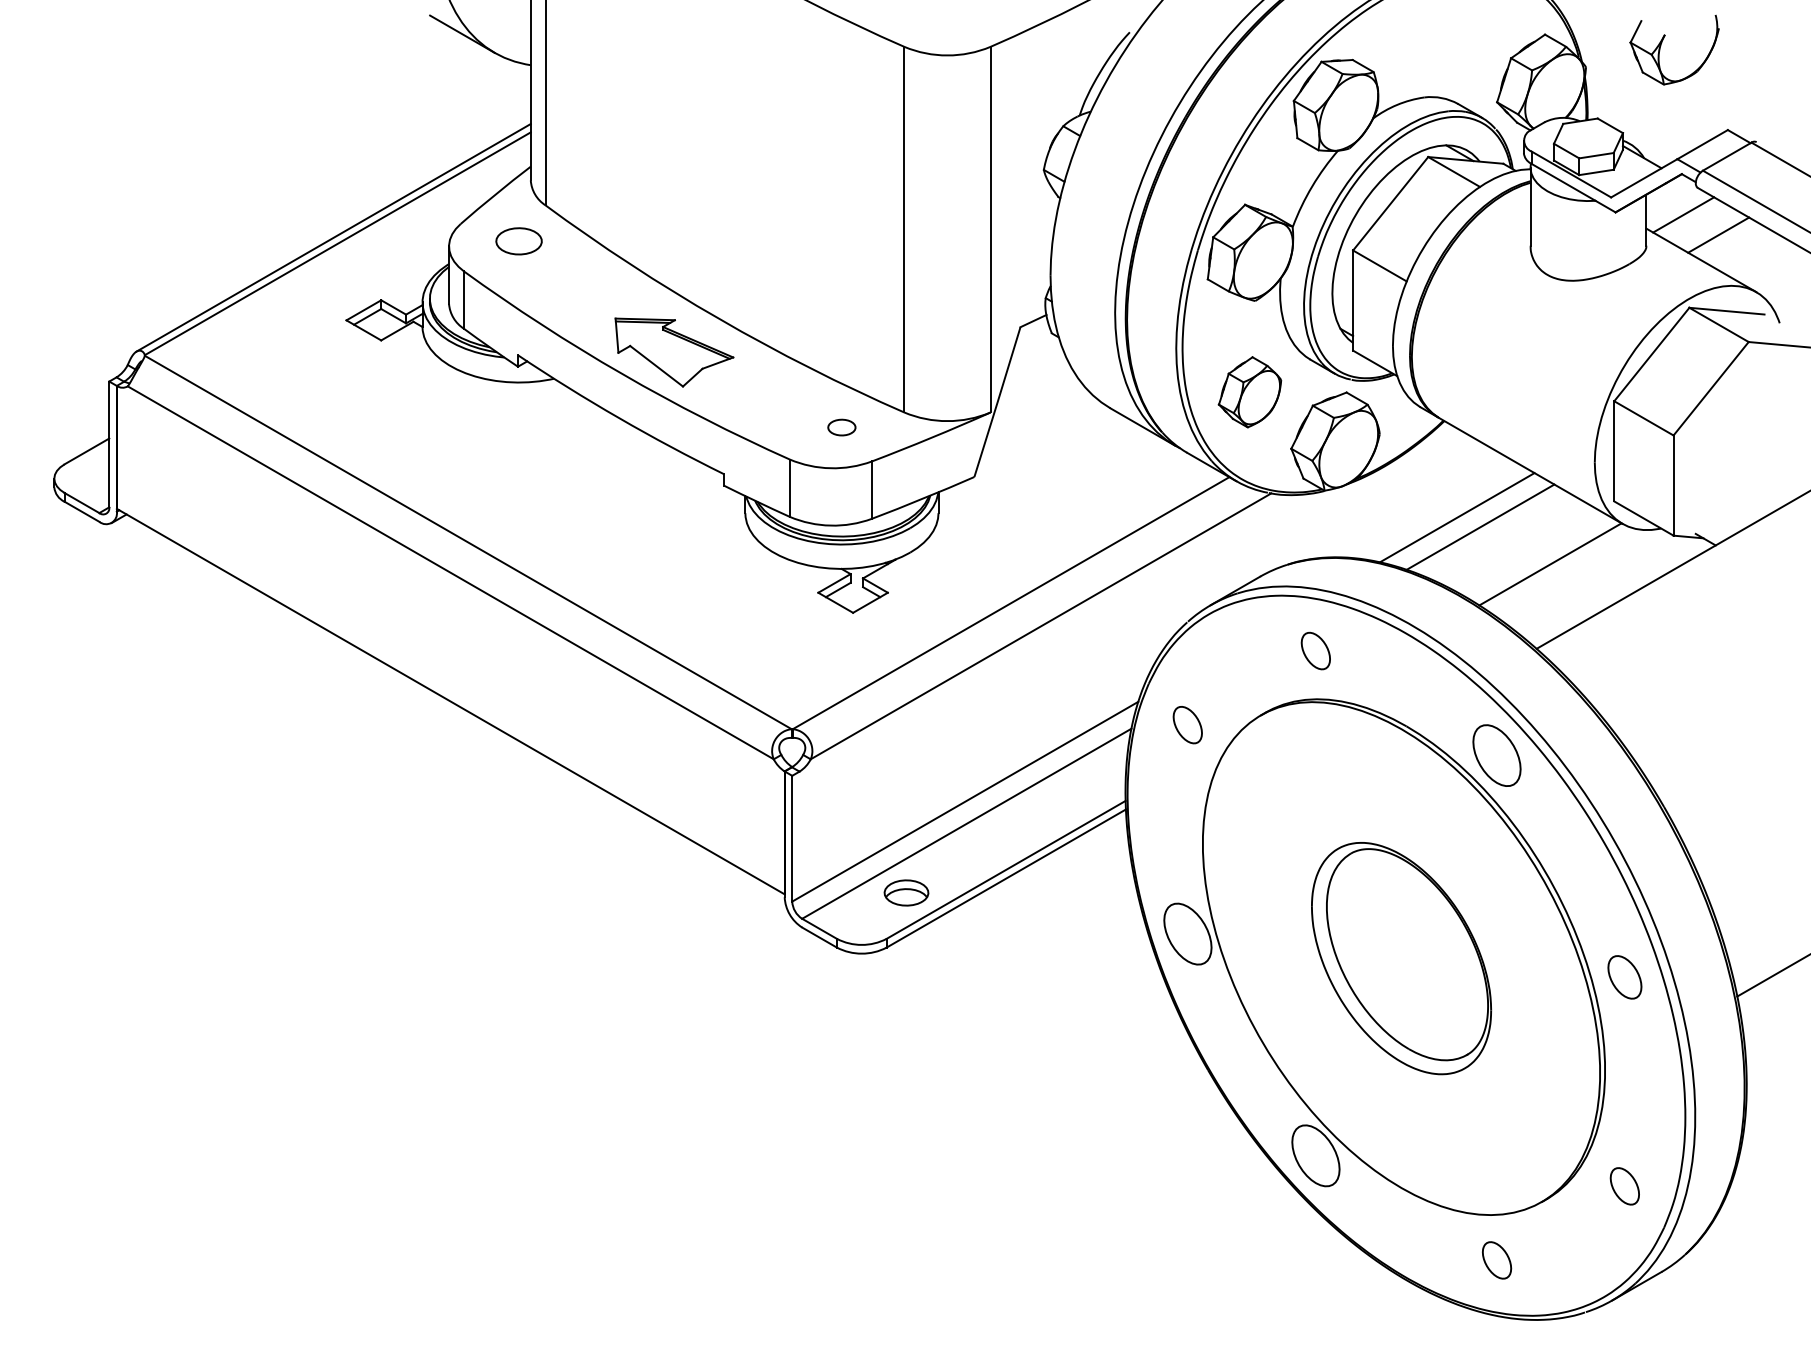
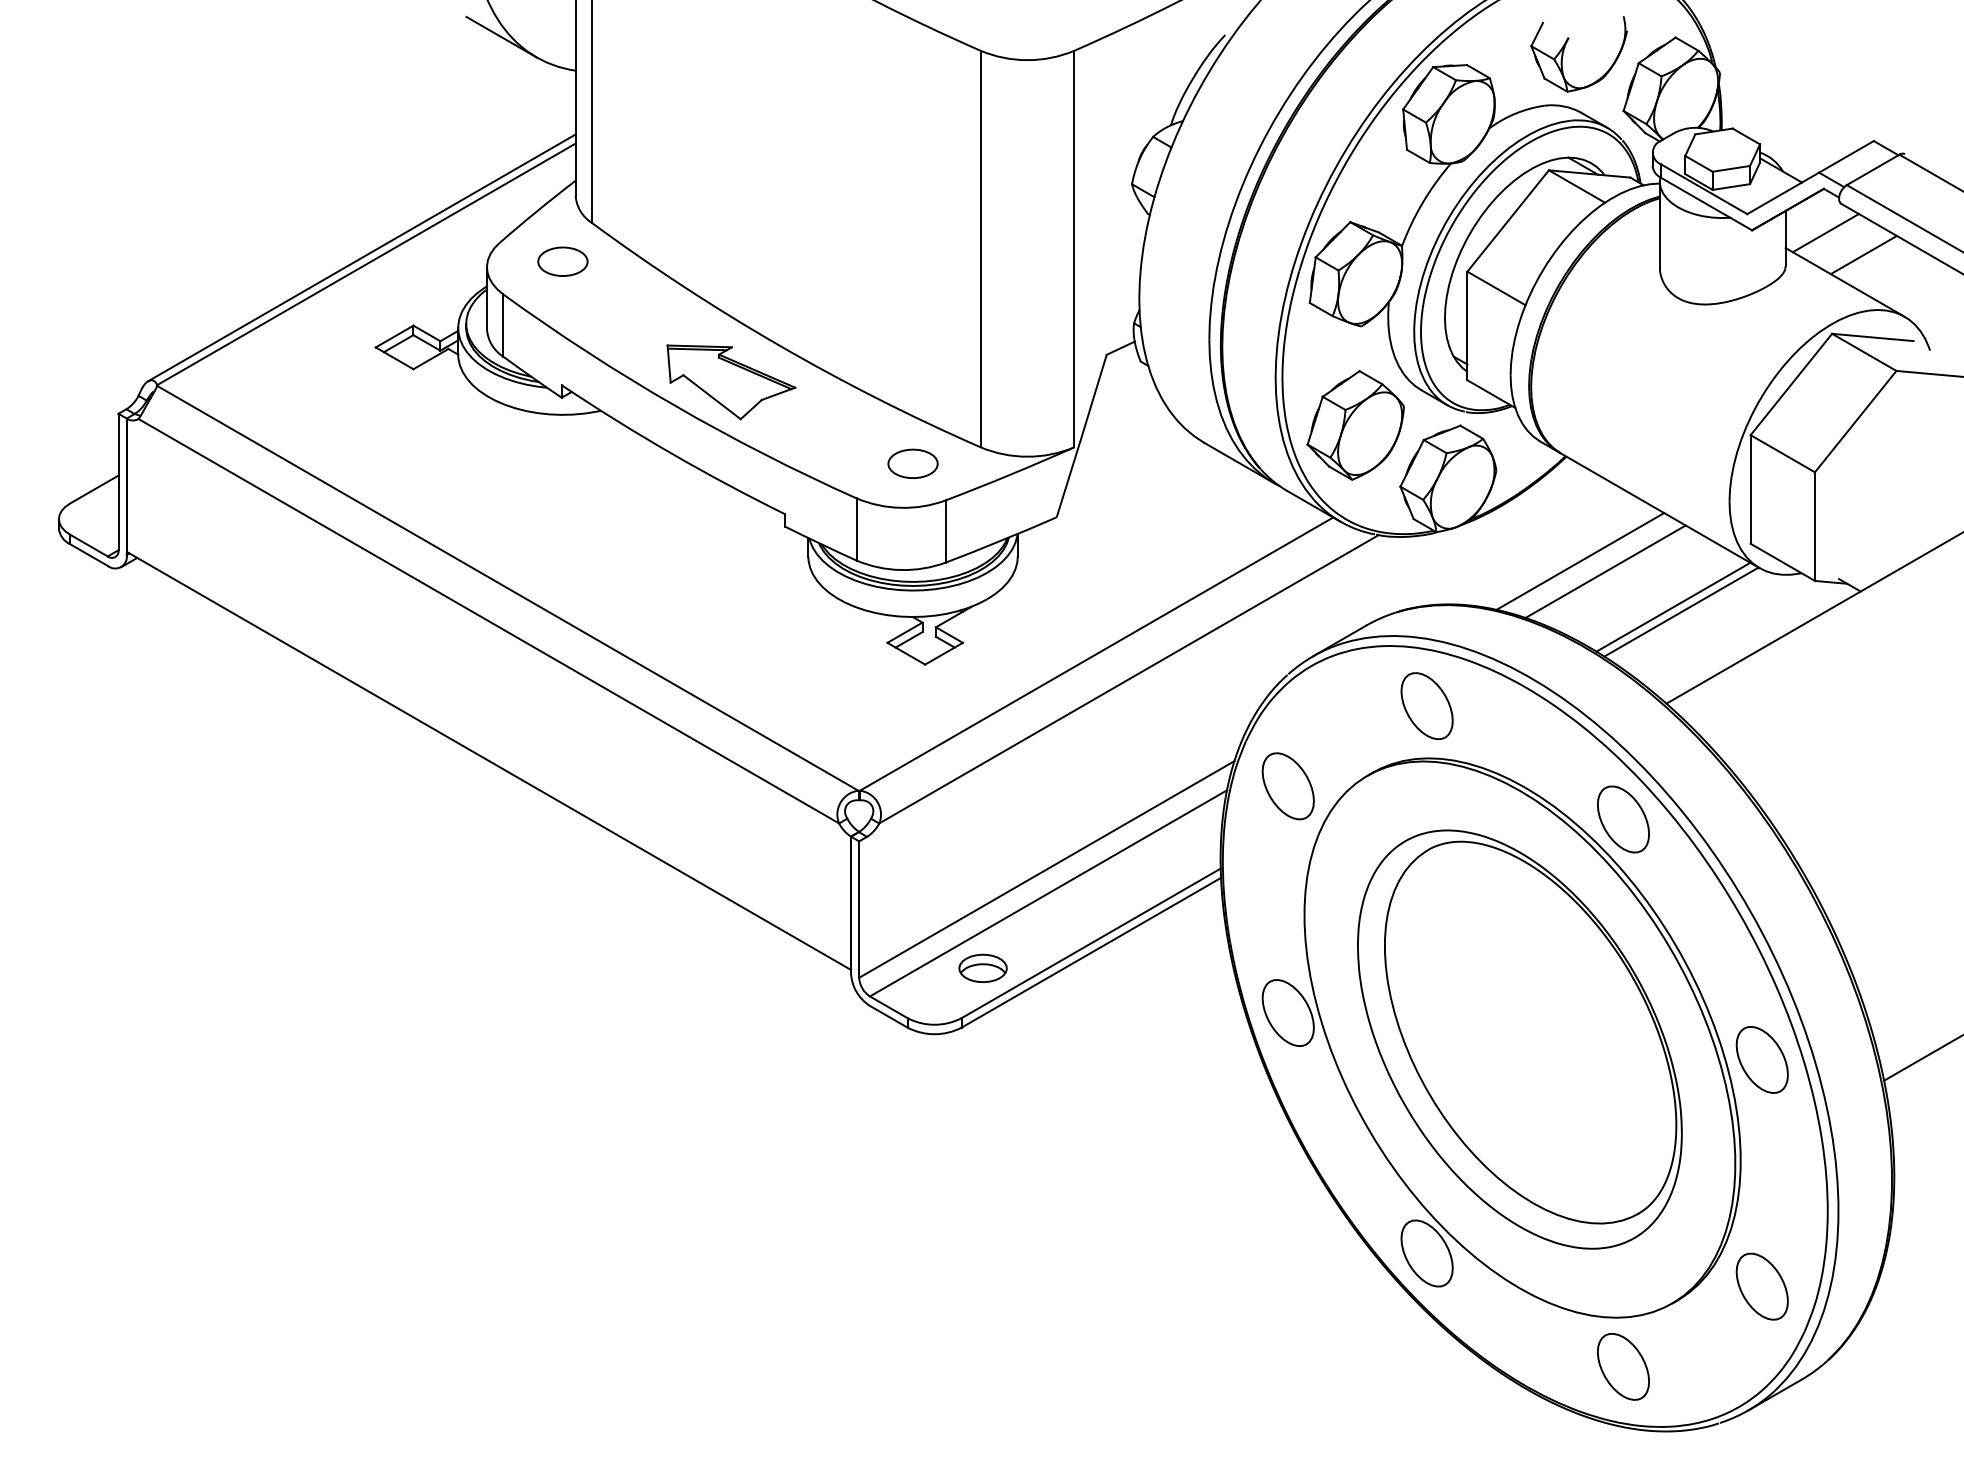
part: (1661, 47) -> (1564, 51), moved
part: (1249, 392) -> (1355, 425), size x1.43
part: (841, 427) -> (912, 463), size x1.67
line: (1543, 559) -> (1673, 606), added
part: (1315, 650) -> (1426, 705), size x1.67
part: (1187, 725) -> (1287, 786), size x1.67
part: (1401, 958) -> (1519, 1039), size x1.67
part: (1624, 976) -> (1761, 1059), size x1.43
part: (1624, 1186) -> (1761, 1286), size x1.67
part: (1497, 1260) -> (1623, 1366), size x1.67

